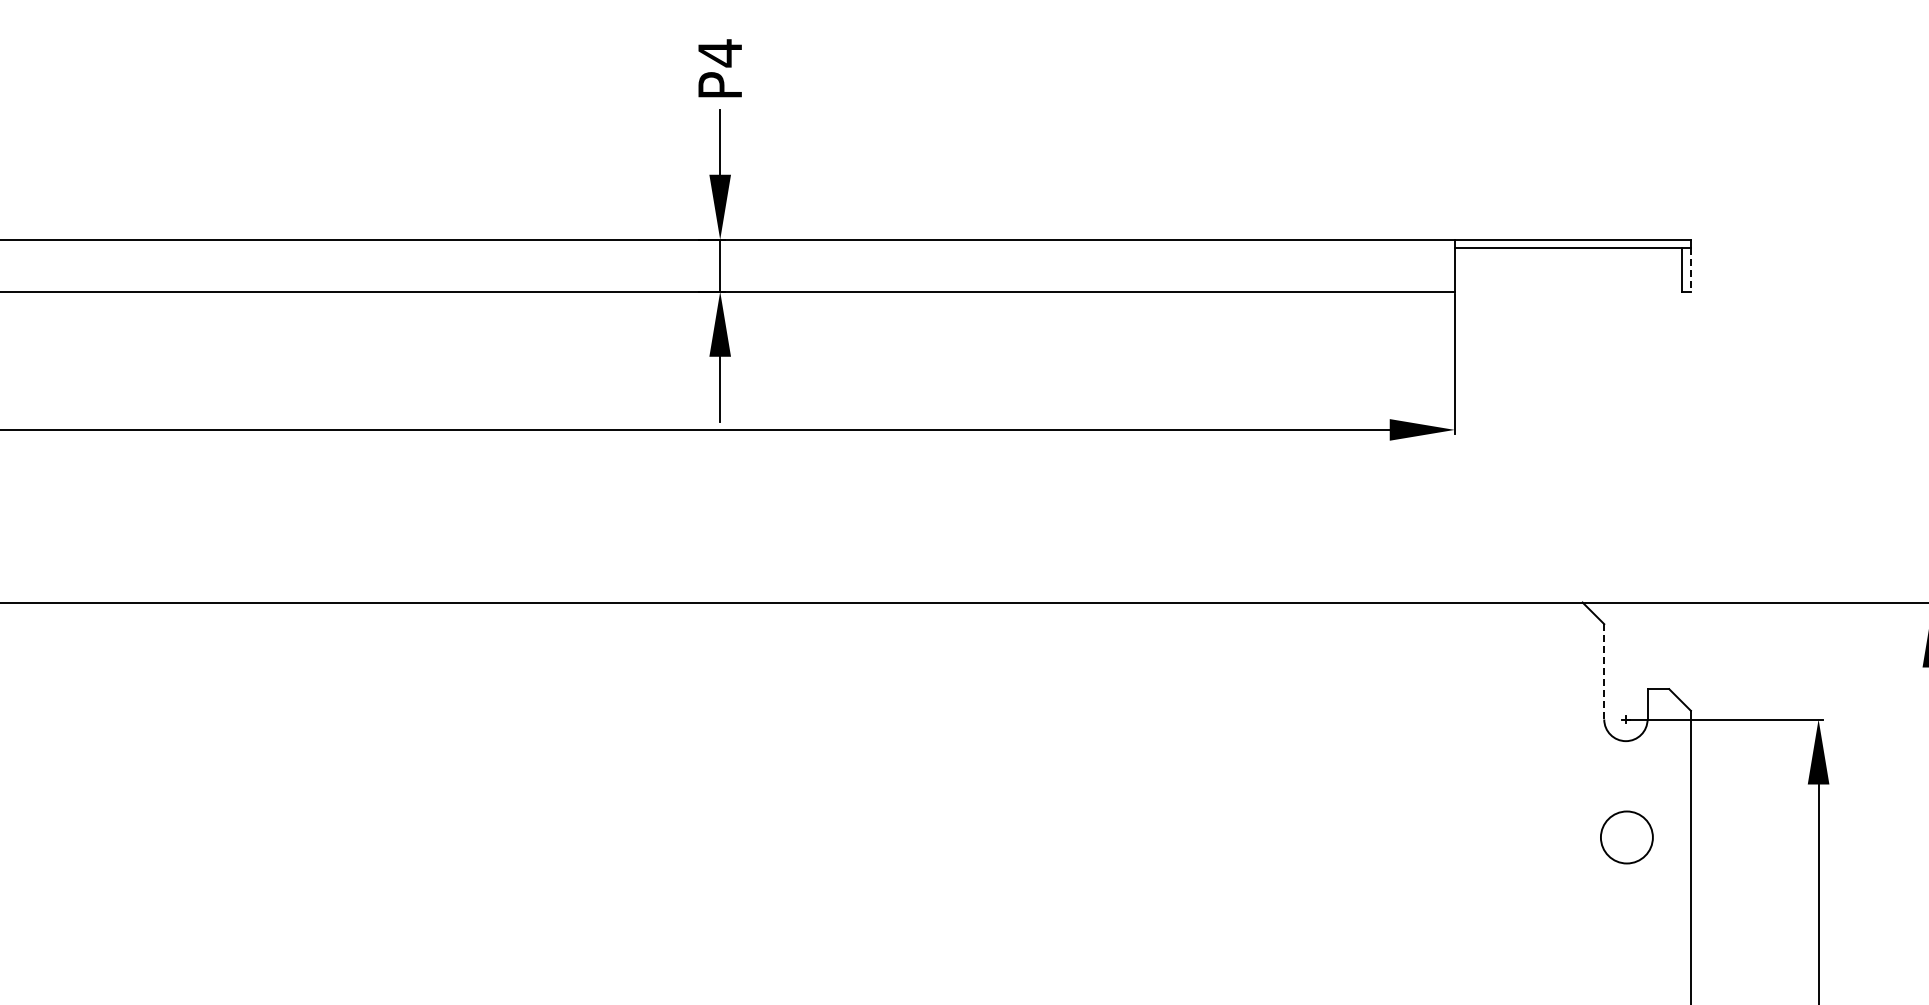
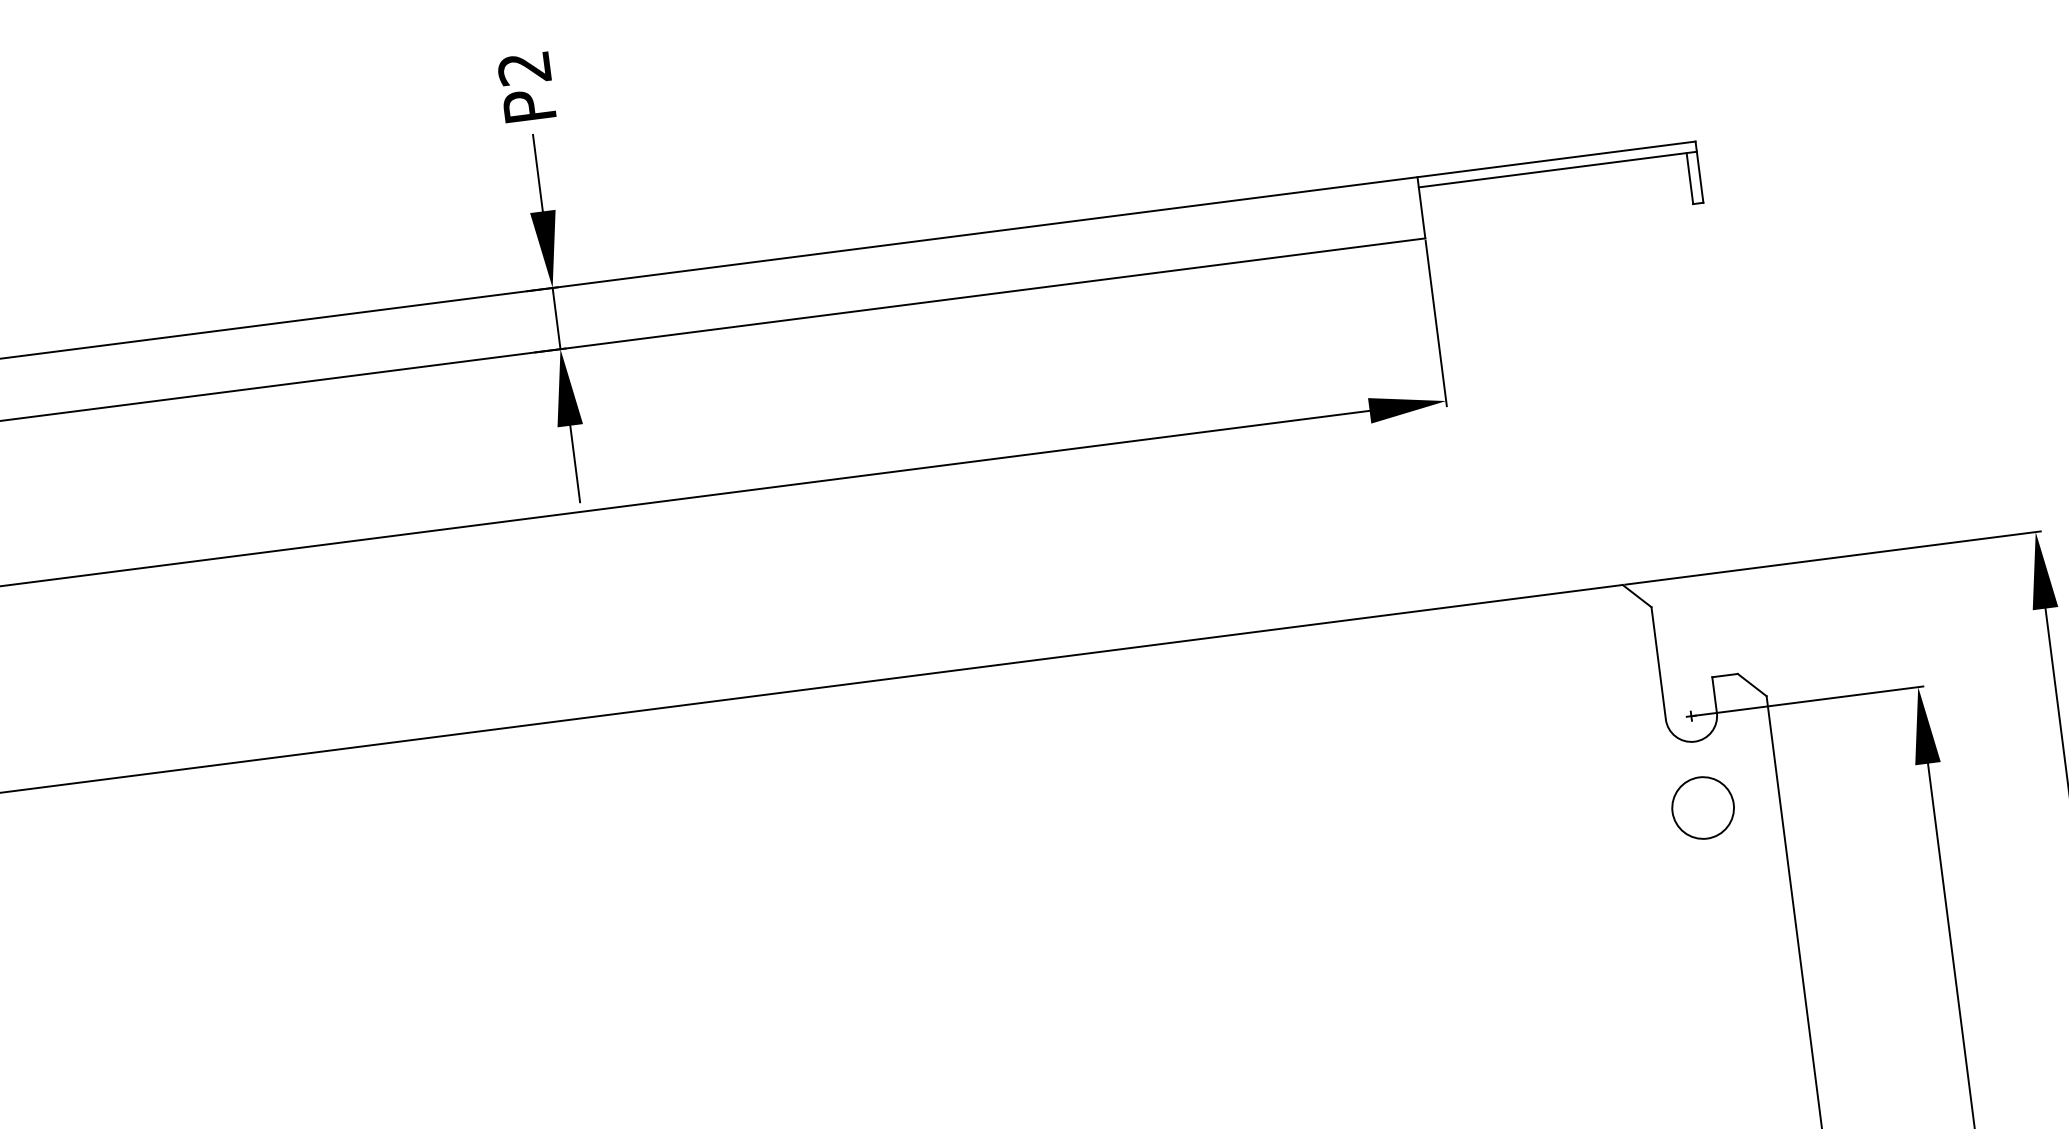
text: (719, 53) -> (523, 68), P4 -> P2
line: (1690, 270) -> (1699, 177), dashed -> solid
line: (1604, 671) -> (1658, 662), dashed -> solid
circle: (1626, 837) -> (1702, 808), moved

